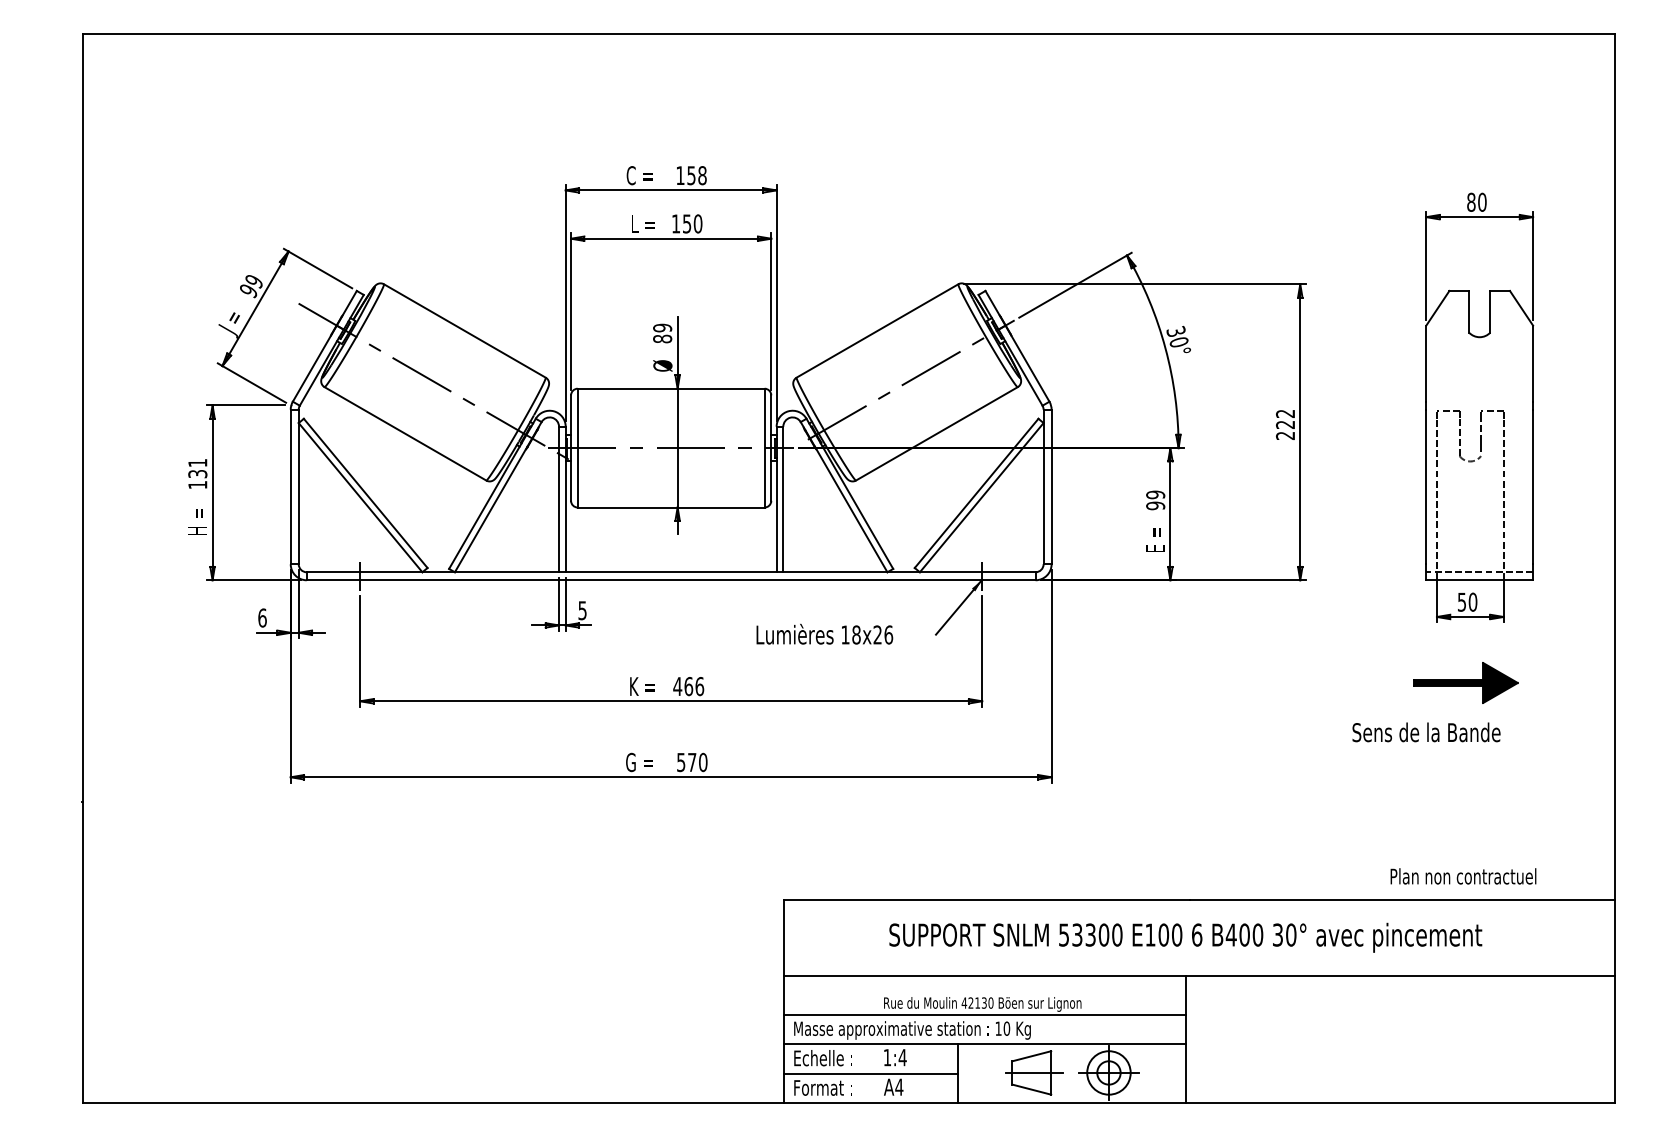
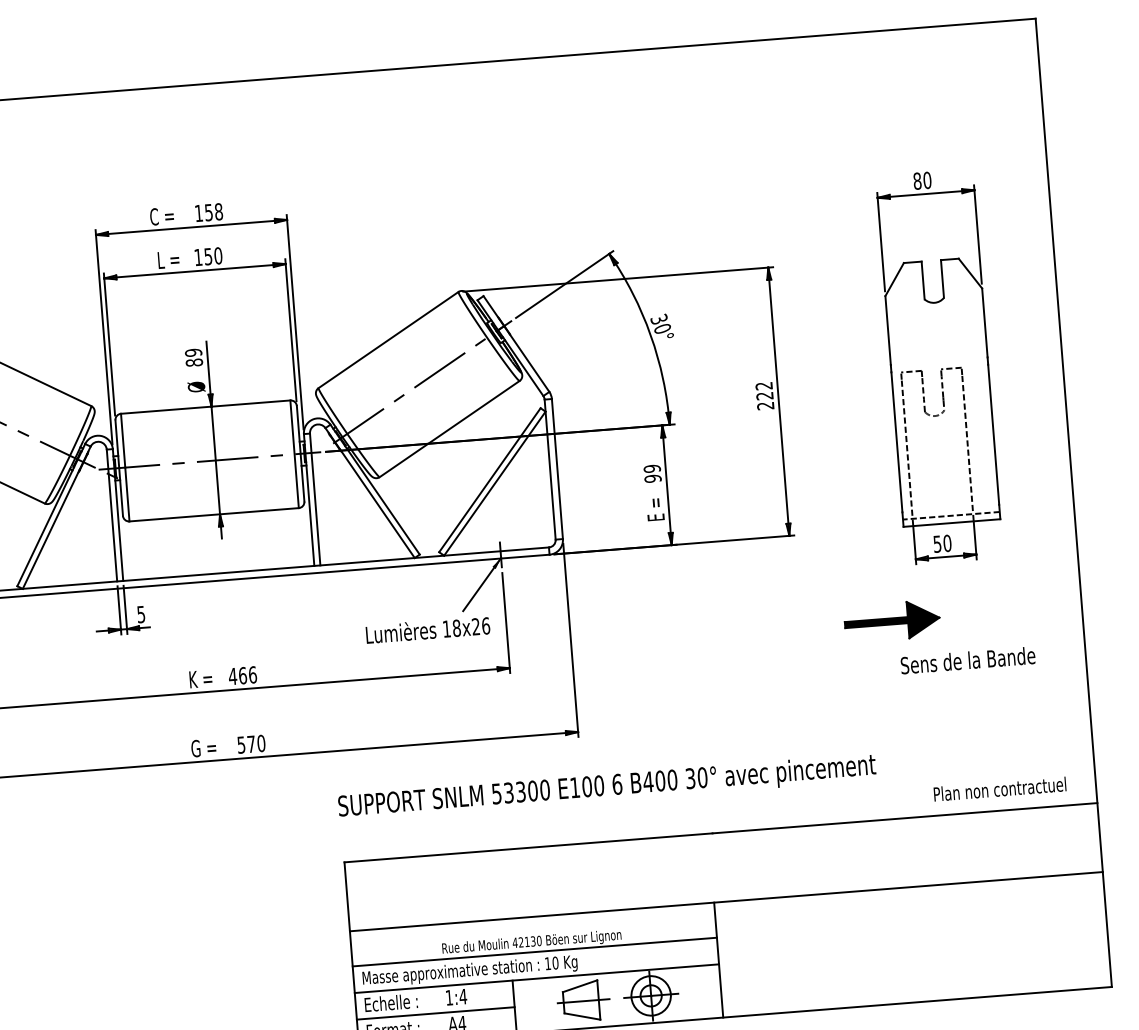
text: (824, 633) -> (427, 629), moved
part: (1465, 682) -> (892, 620), moved
text: (1426, 732) -> (968, 660), moved
text: (1463, 876) -> (1000, 789), moved
text: (1185, 937) -> (606, 787), moved

